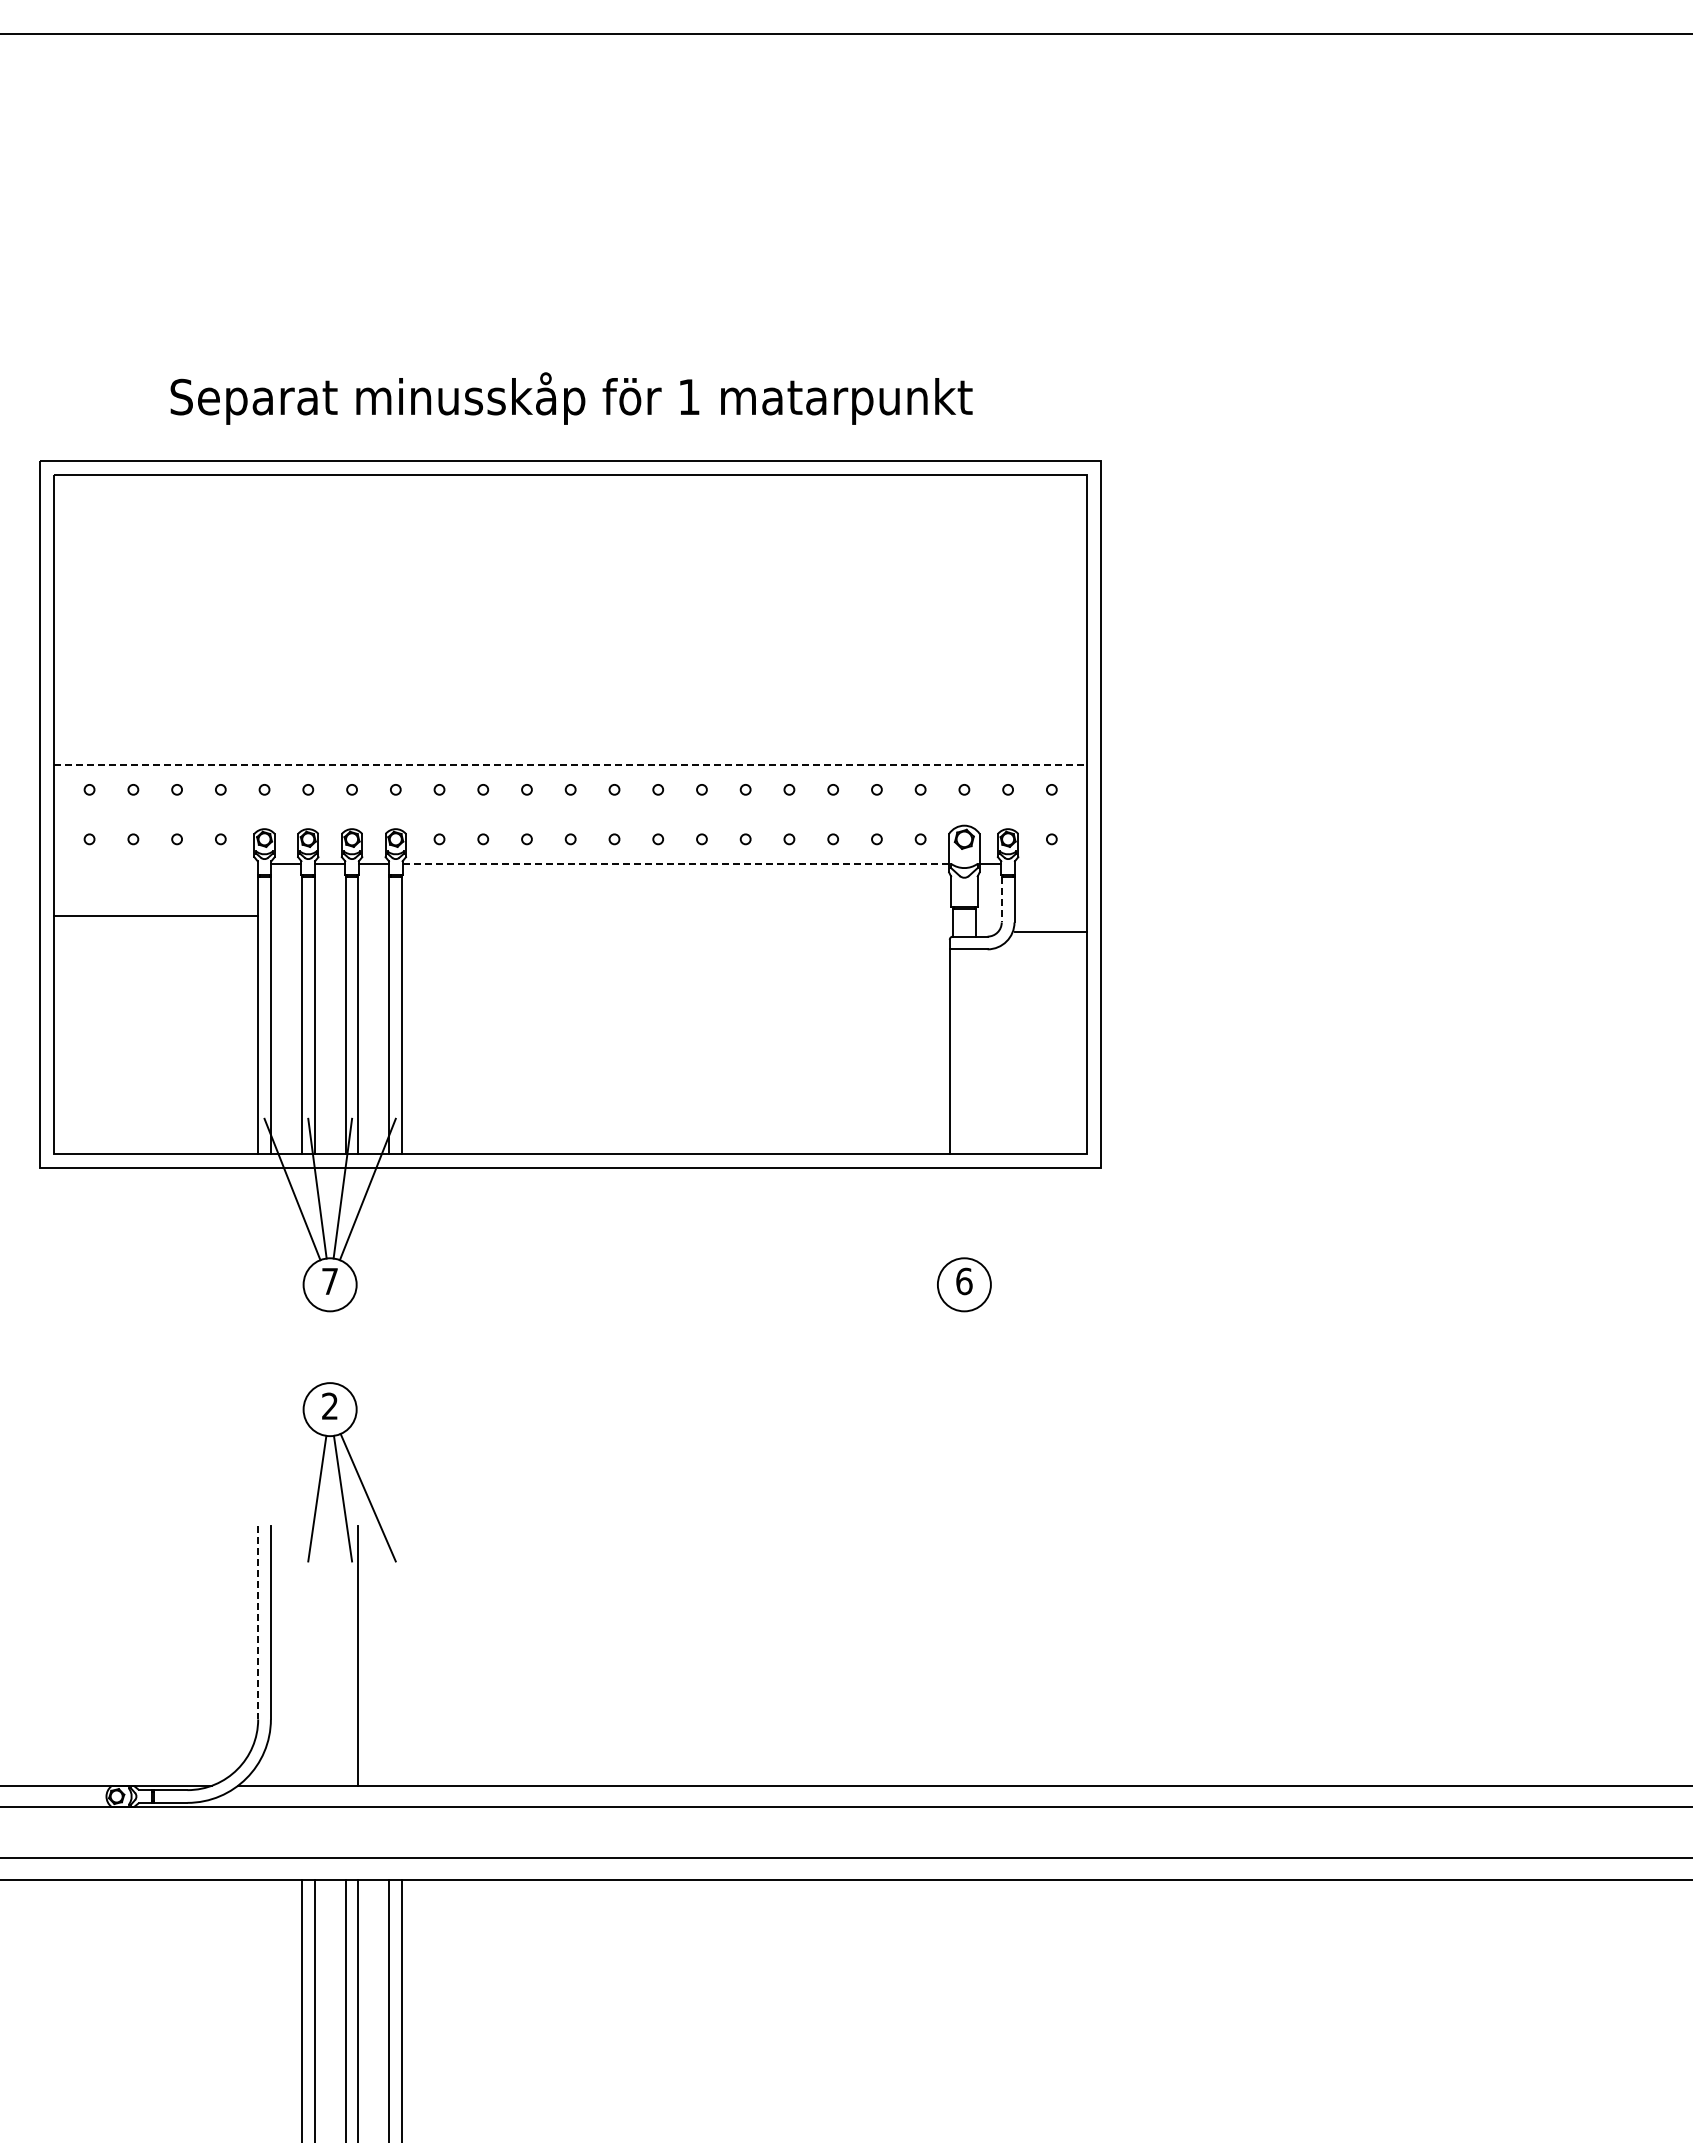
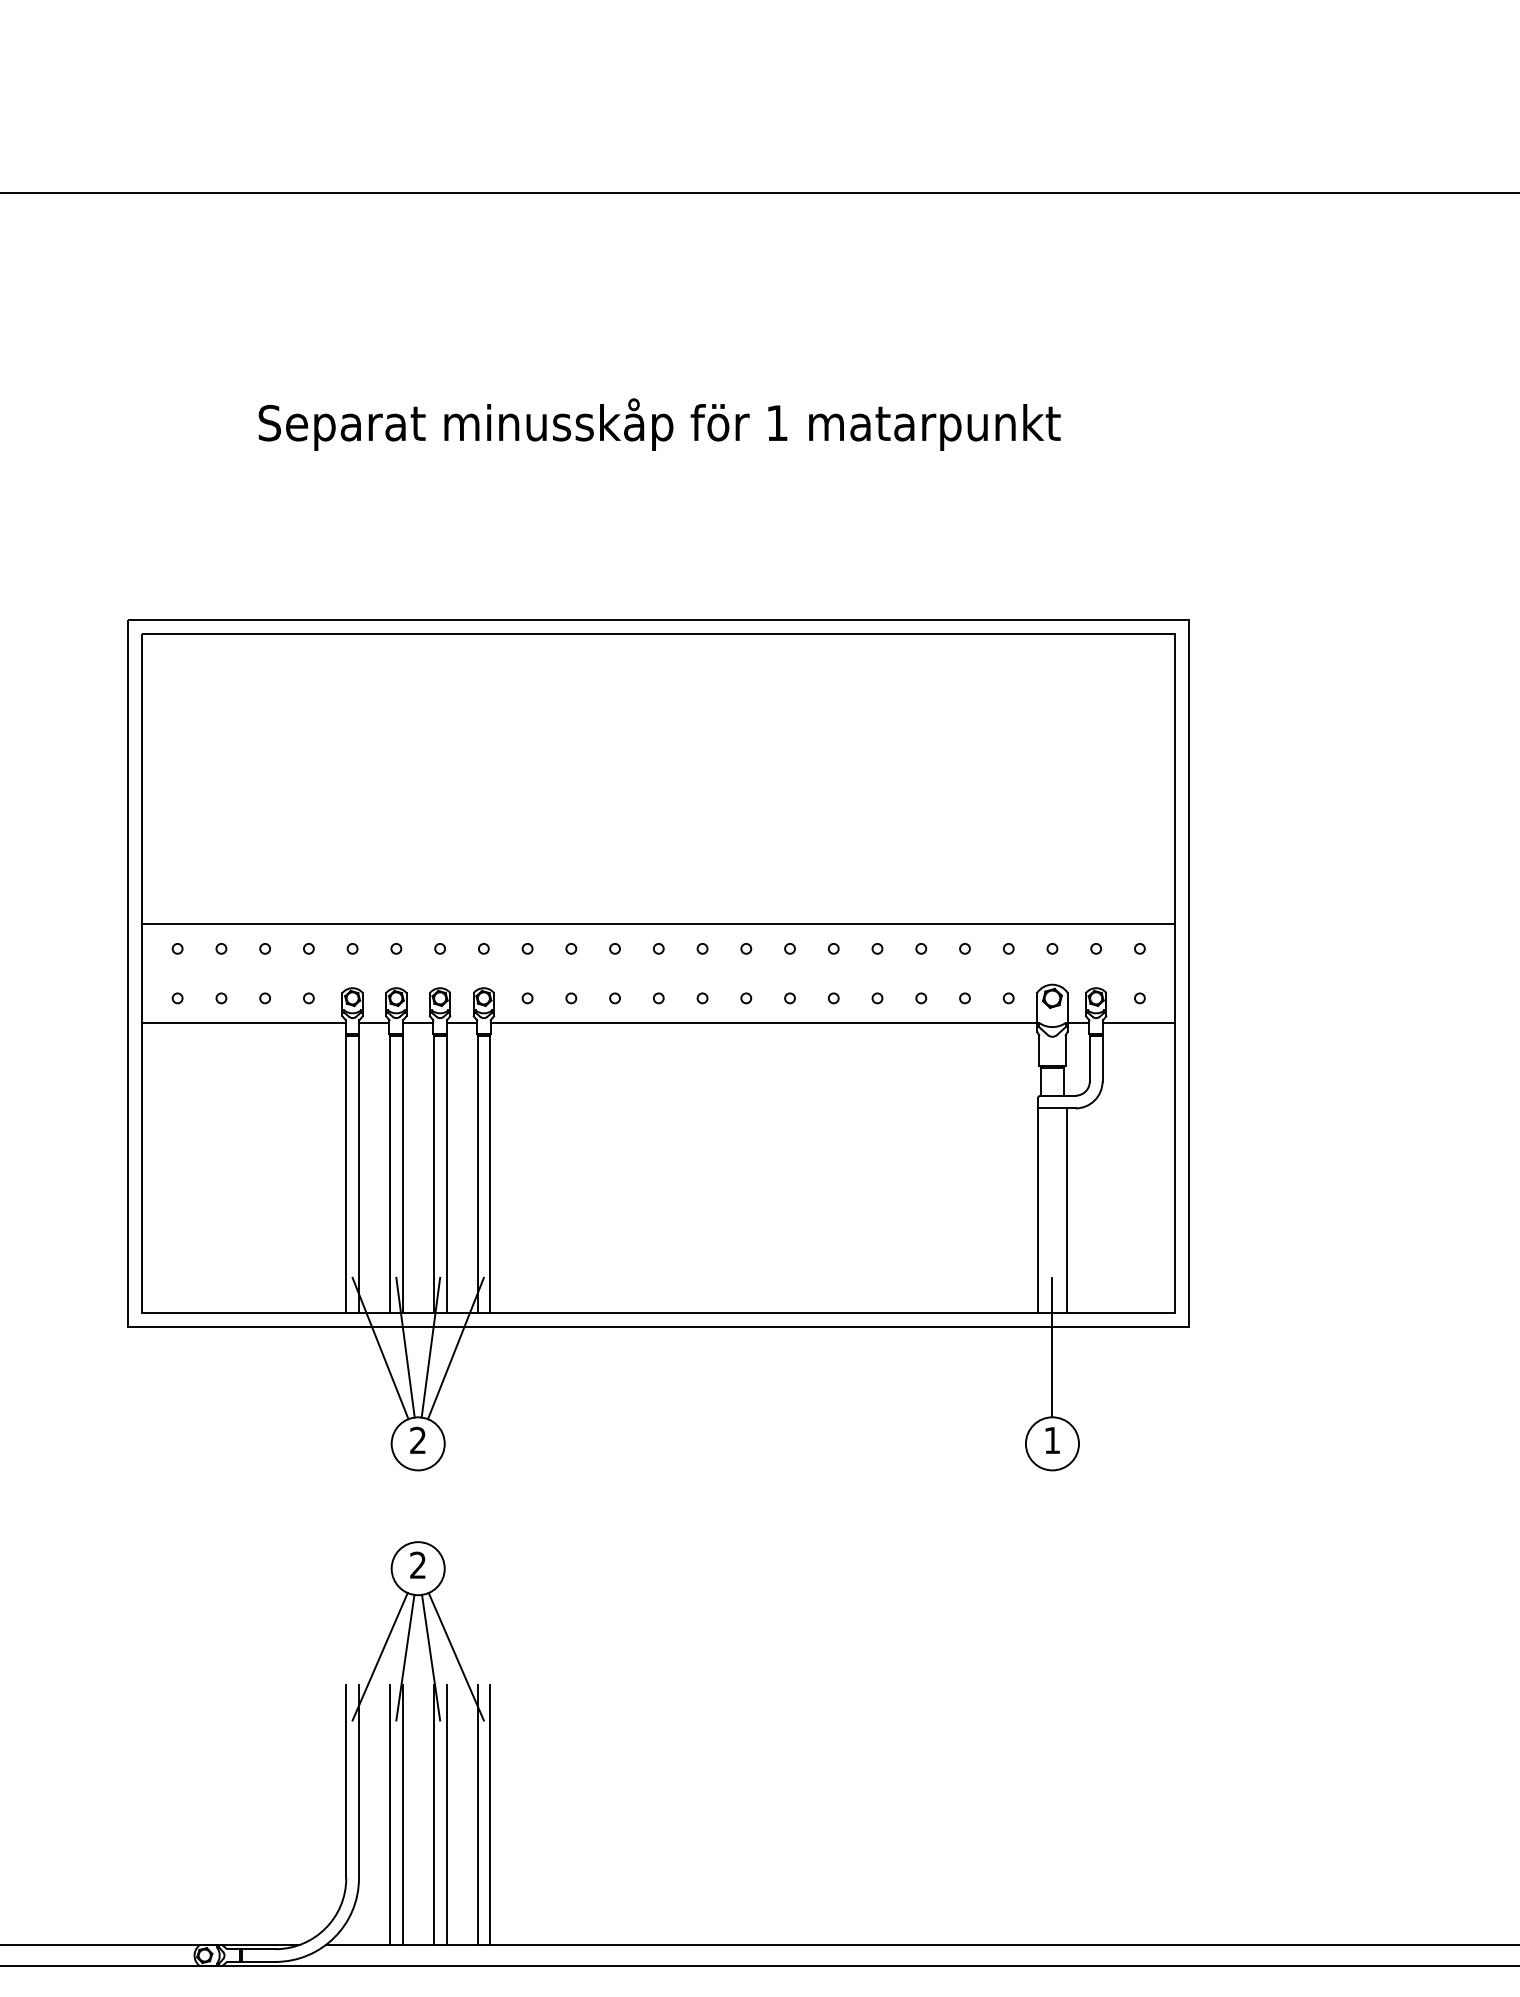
text: (571, 398) -> (659, 424), moved
line: (570, 765) -> (658, 924), dashed -> solid
line: (676, 864) -> (764, 1023), dashed -> solid
line: (1001, 899) -> (1089, 1058), dashed -> solid
line: (155, 916) -> (243, 1023), moved
line: (1050, 932) -> (1138, 1023), moved
line: (979, 1051) -> (1067, 1210), added
line: (964, 1188) -> (1052, 1347), added
text: (329, 1280) -> (417, 1439), 7 -> 2
text: (964, 1281) -> (1052, 1440), 6 -> 1
line: (291, 1497) -> (379, 1656), added
line: (258, 1622) -> (346, 1781), dashed -> solid
line: (301, 1655) -> (389, 1814), added
line: (314, 1655) -> (402, 1814), added
line: (345, 1655) -> (433, 1814), added
line: (389, 1655) -> (477, 1814), added
line: (402, 1655) -> (490, 1814), added

